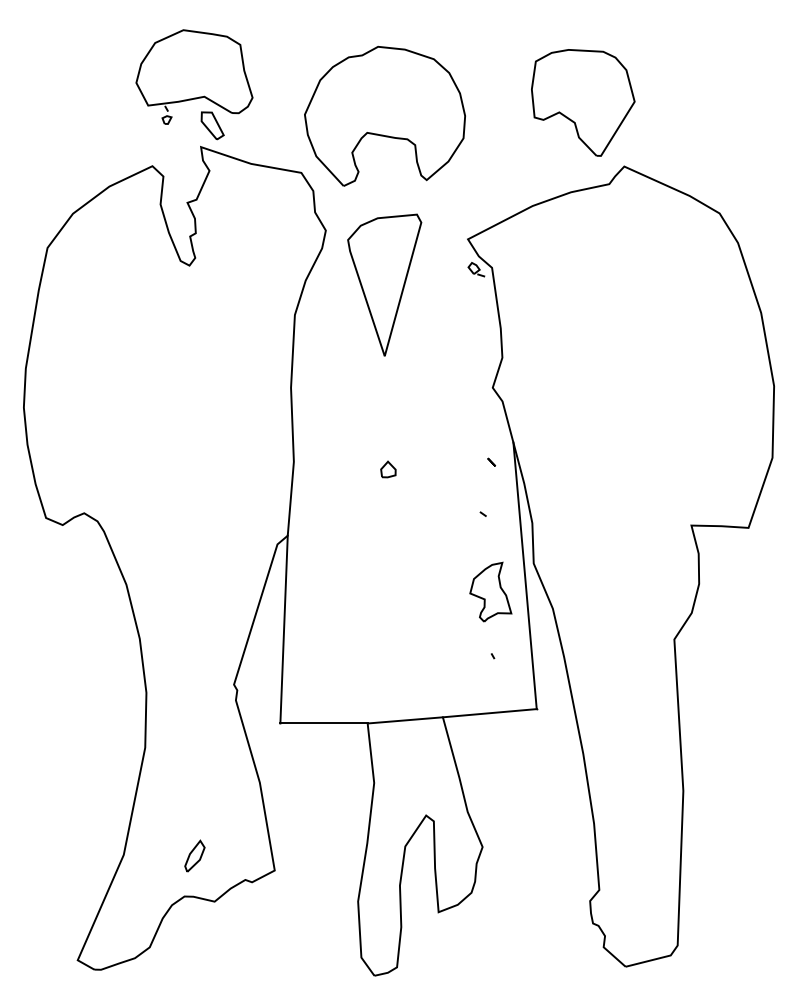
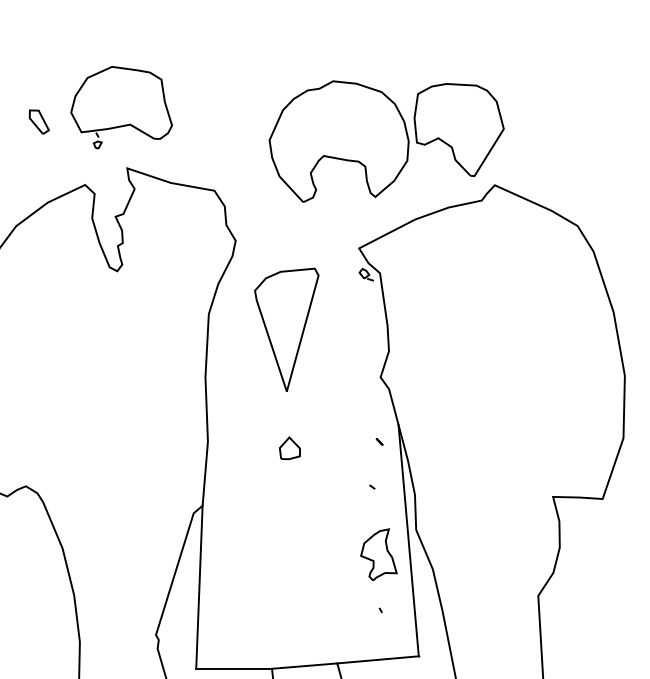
part: (384, 115) -> (338, 140), moved
part: (212, 125) -> (39, 121), moved
part: (384, 284) -> (286, 329), moved
part: (388, 469) -> (290, 448), size x1.6

